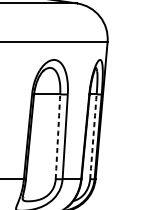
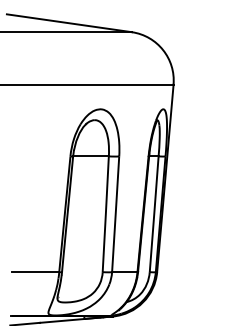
arc: (57, 136) -> (105, 214), dashed -> solid
arc: (93, 136) -> (154, 214), dashed -> solid

